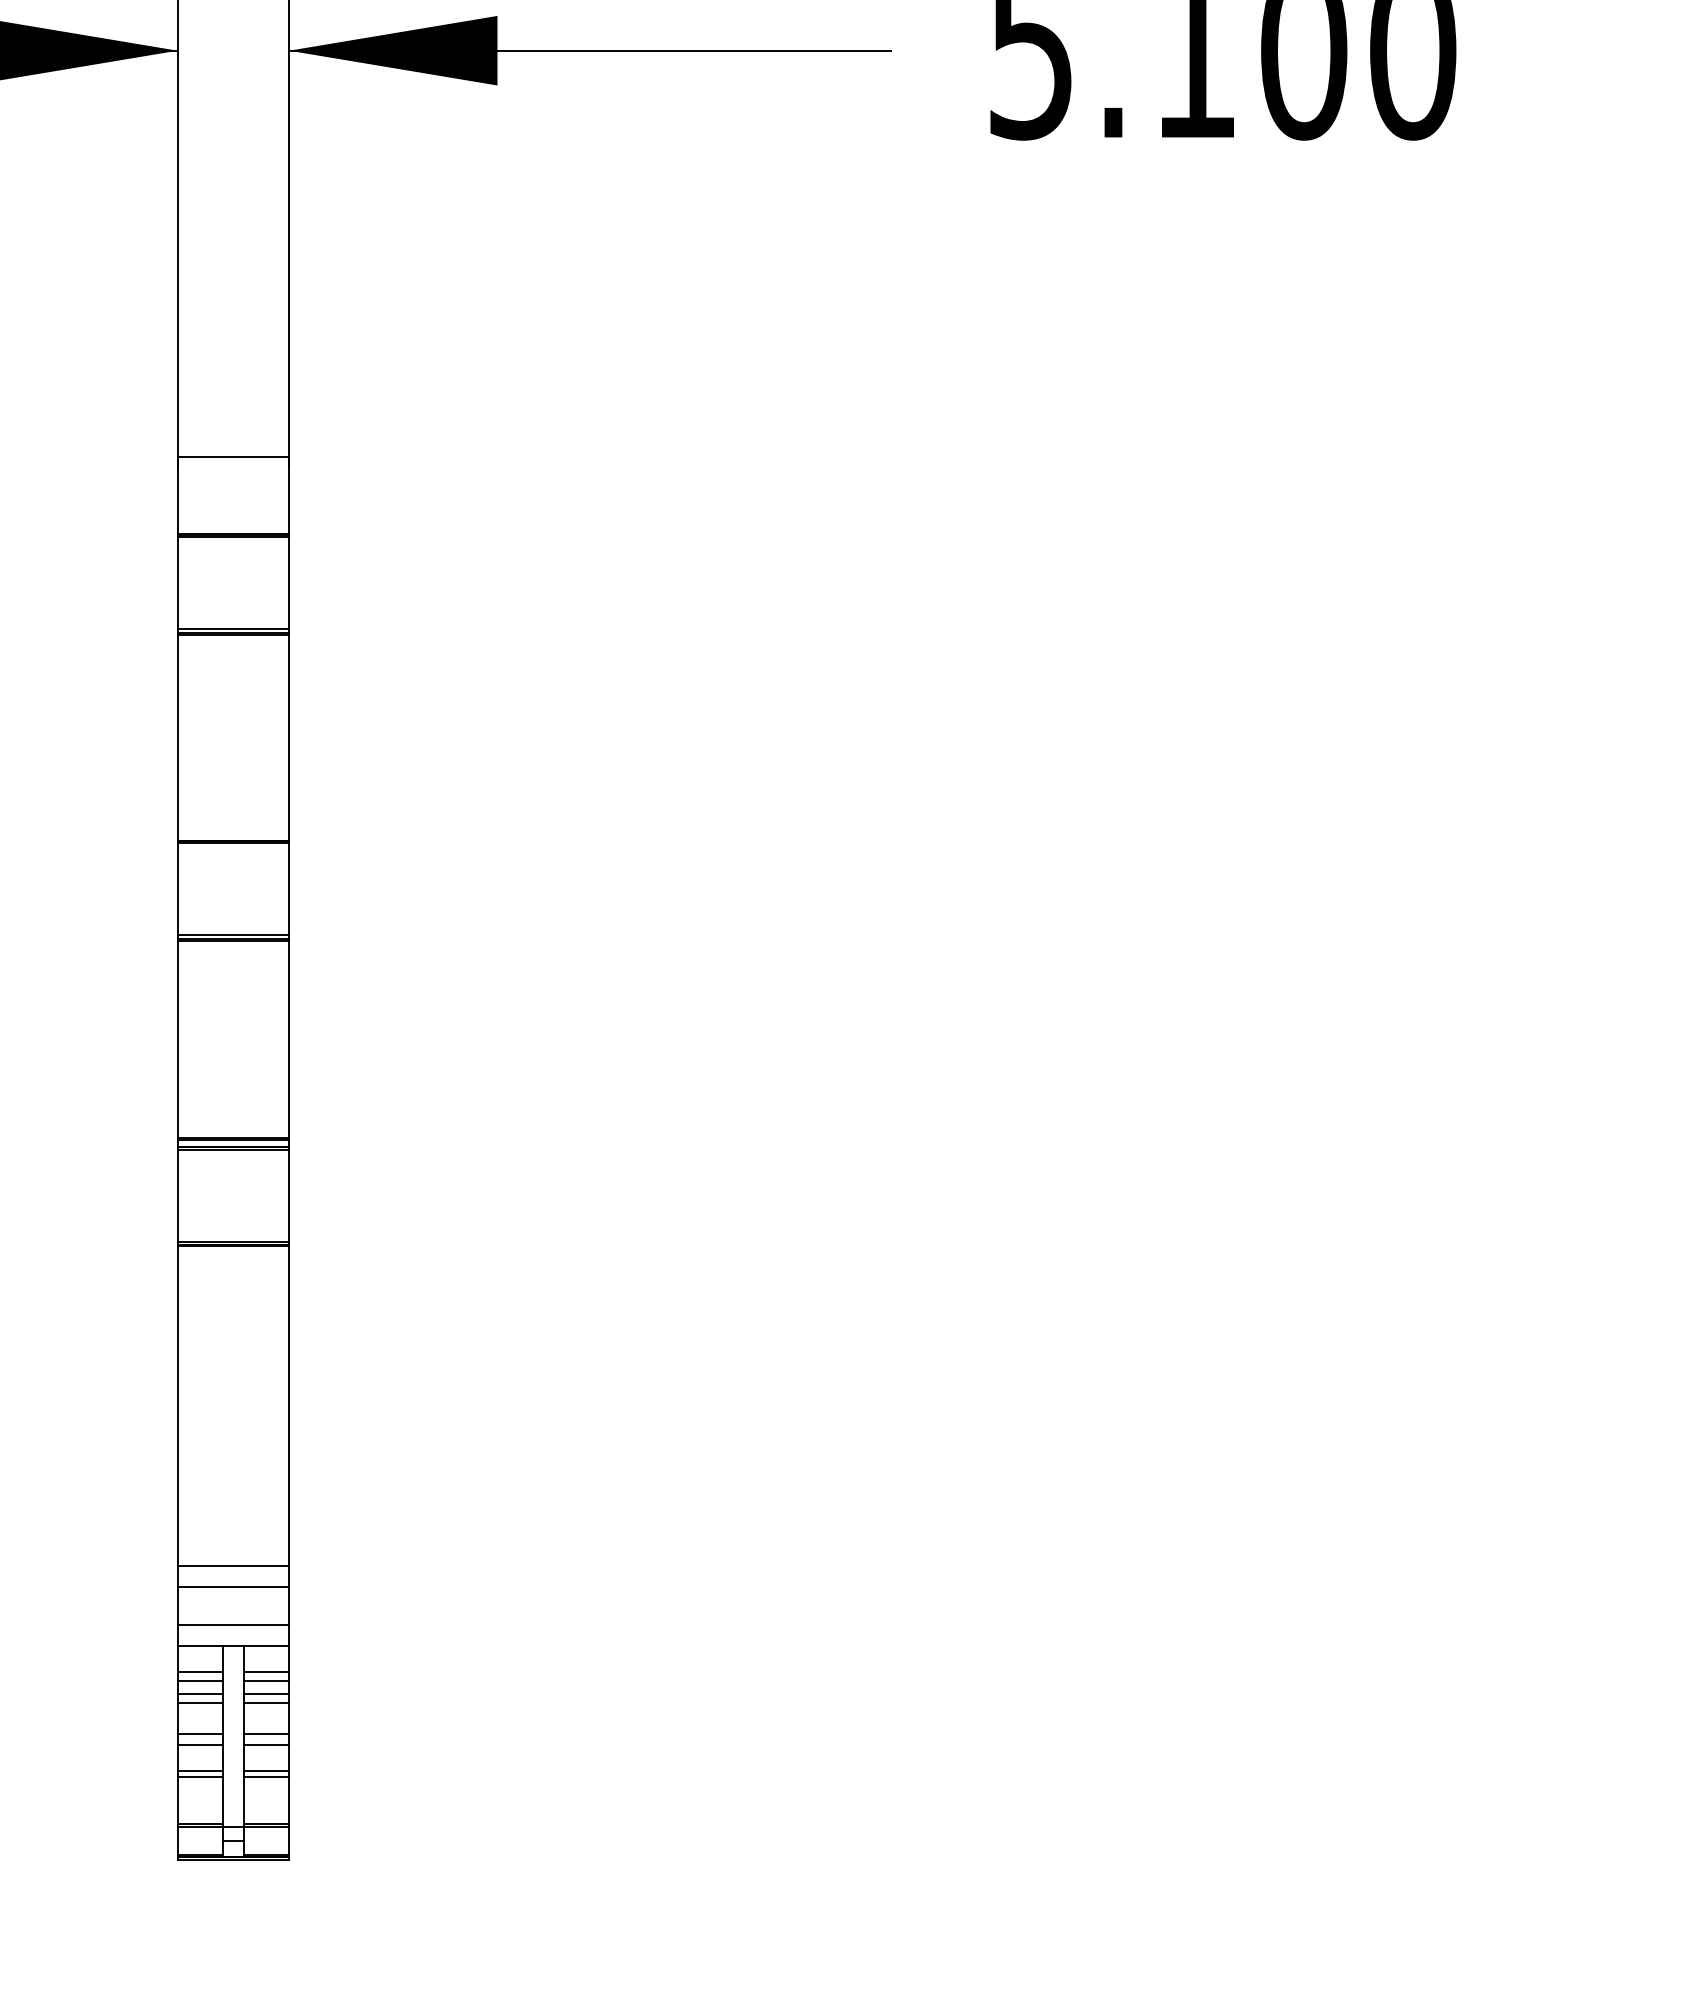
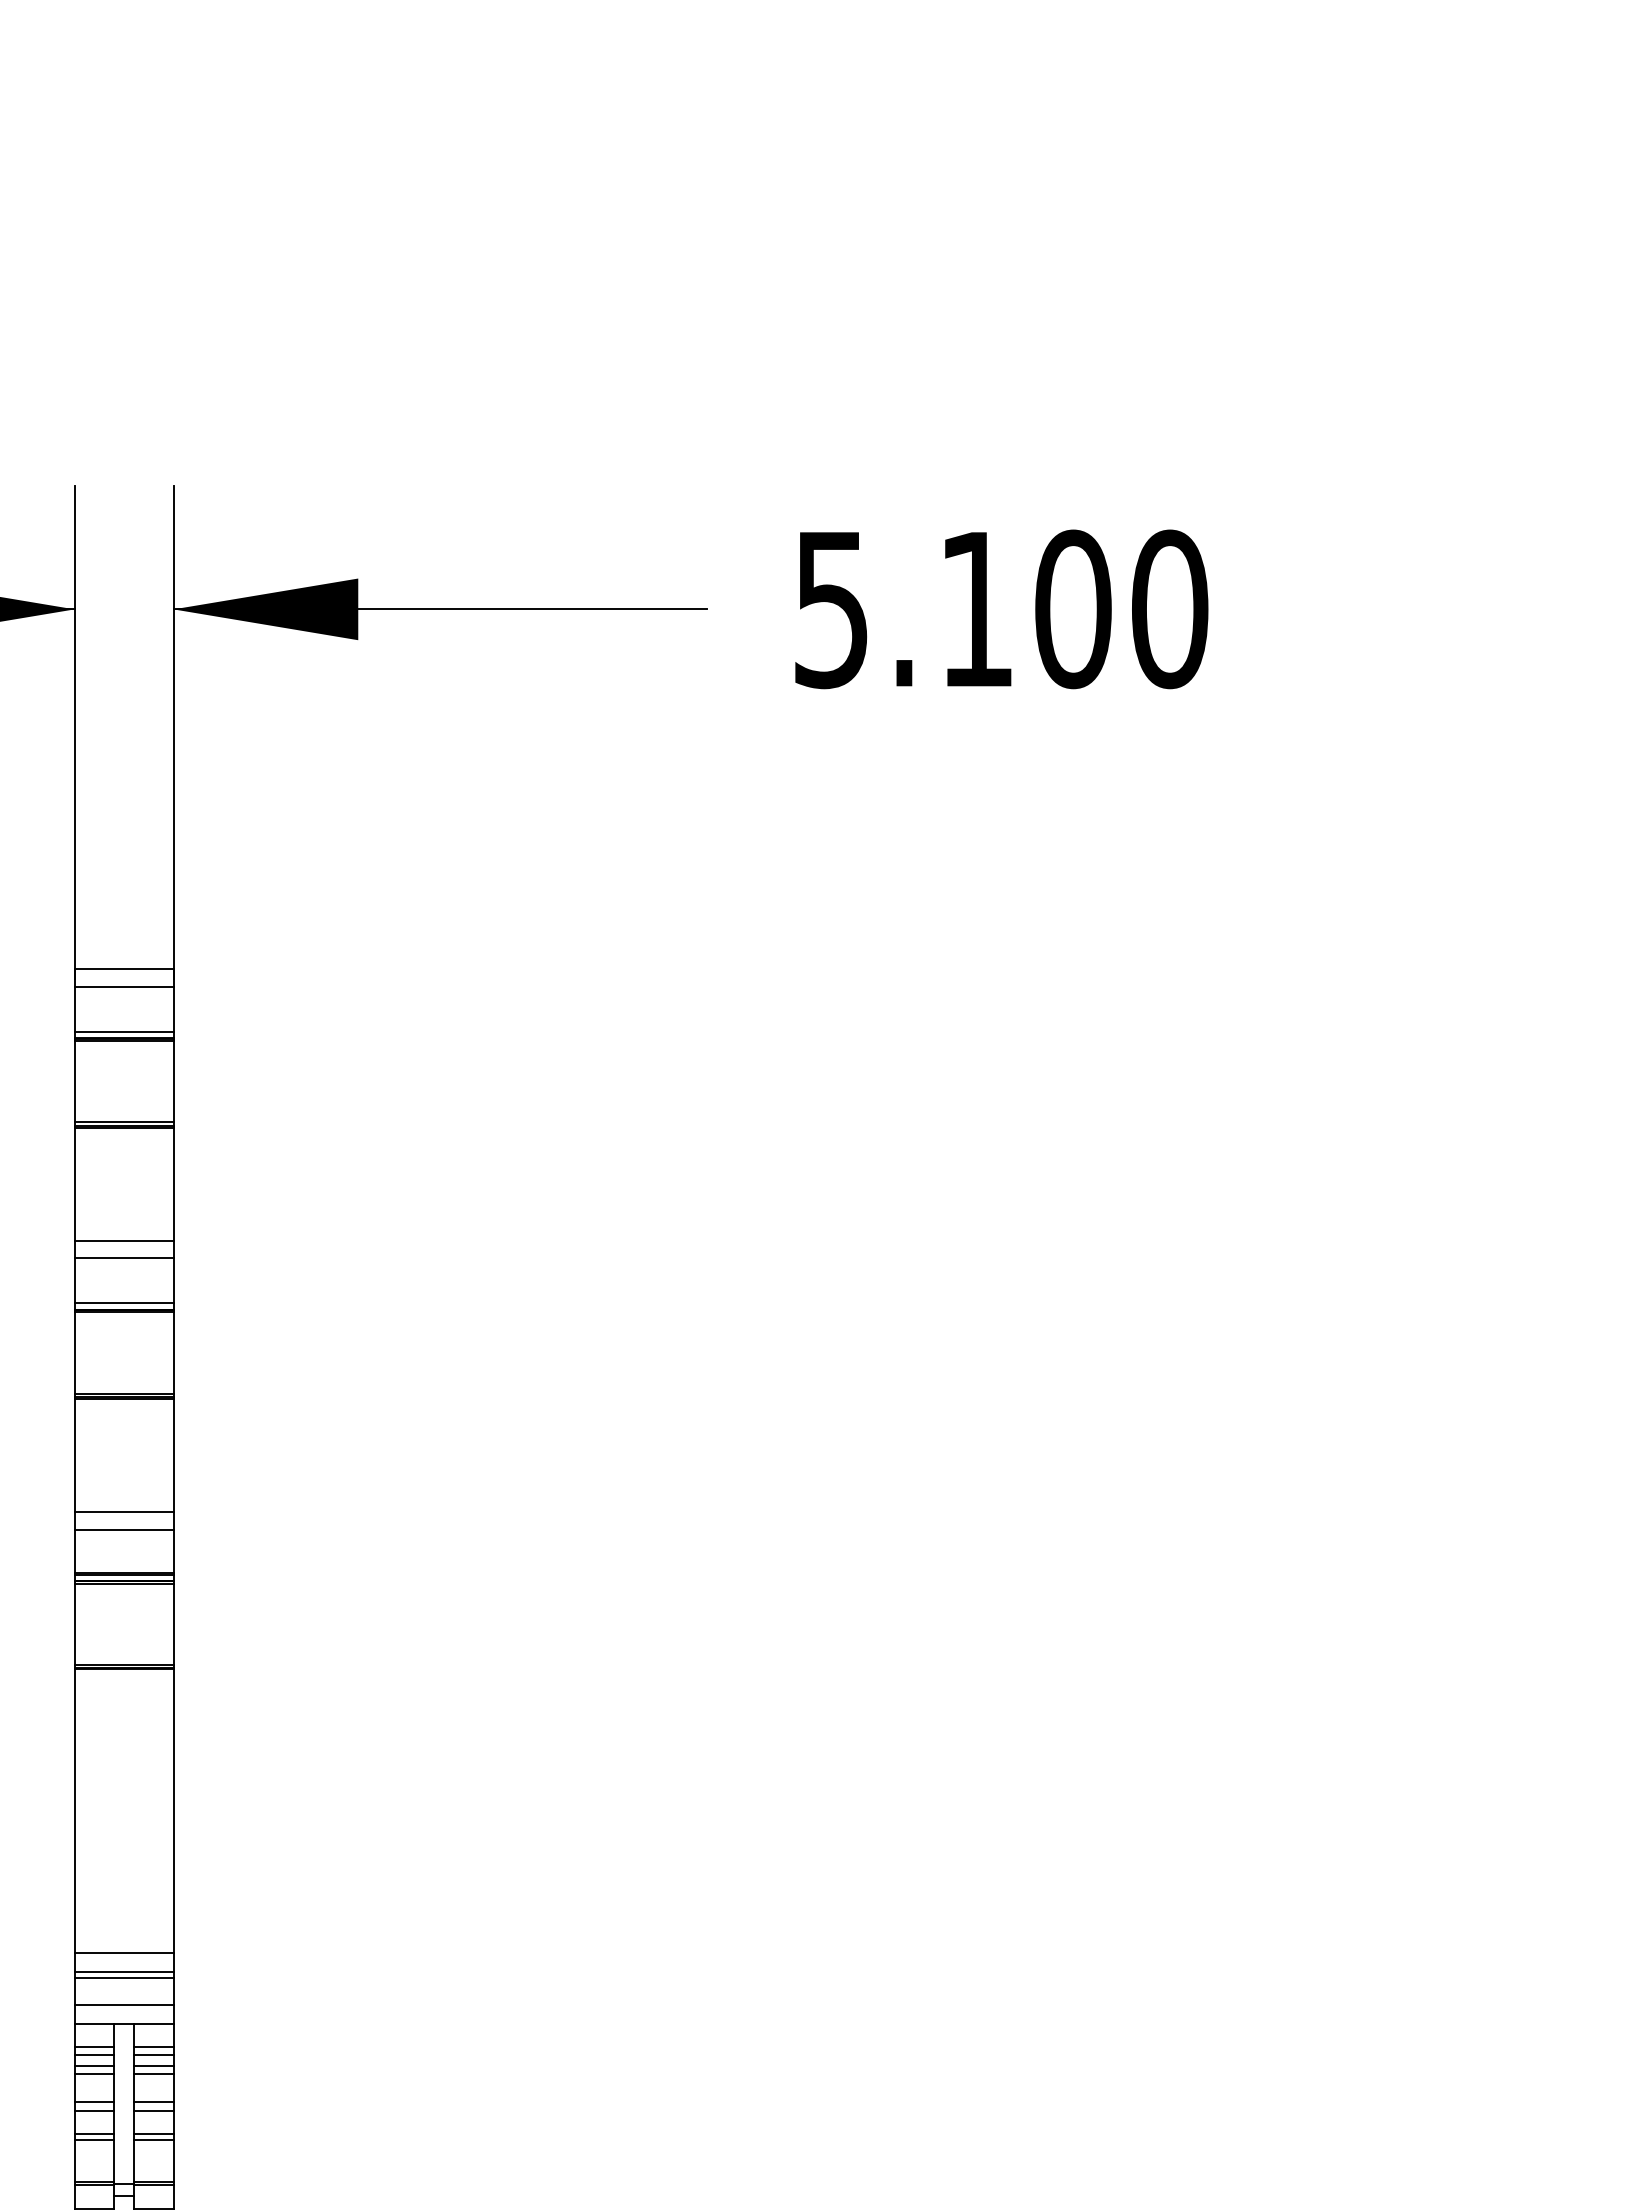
line: (232, 477) -> (123, 987), added
line: (232, 526) -> (123, 1031), added
line: (232, 762) -> (123, 1240), added
line: (232, 782) -> (123, 1258), added
line: (232, 833) -> (123, 1303), added
line: (232, 1069) -> (123, 1512), added
line: (232, 1088) -> (123, 1529), added
line: (232, 1593) -> (123, 1977), added

